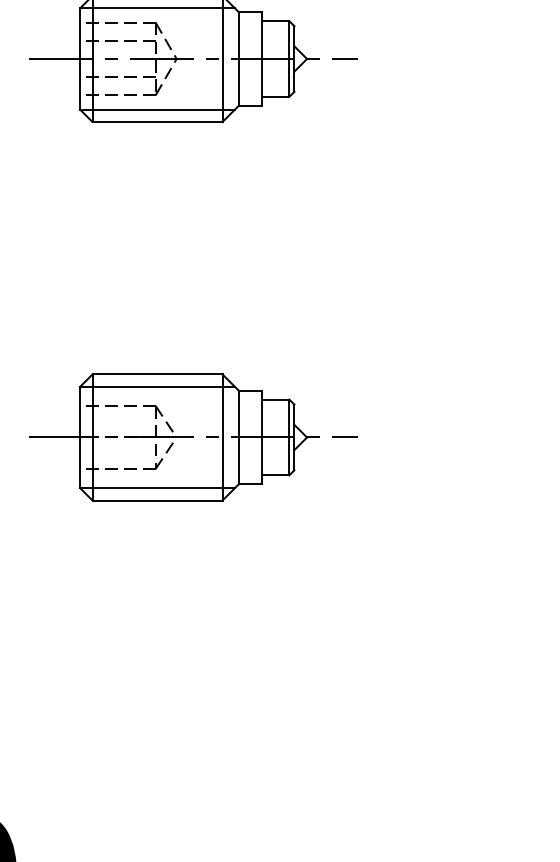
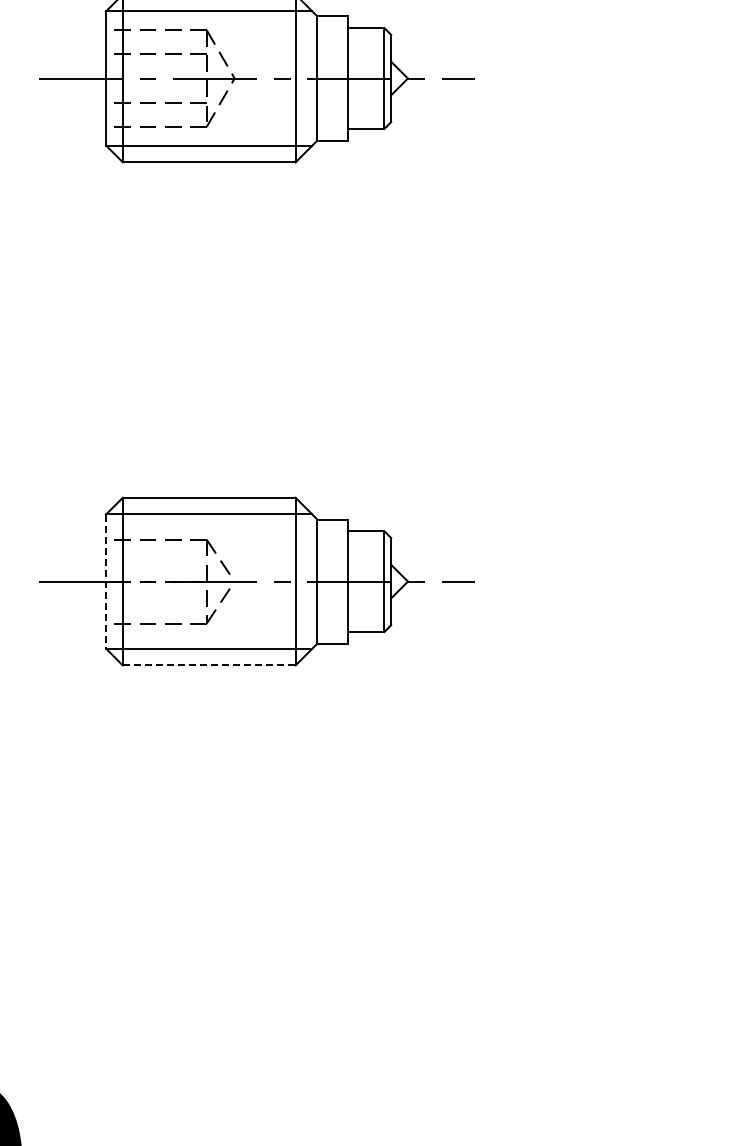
line: (80, 438) -> (106, 582), solid -> dashed
line: (157, 500) -> (209, 665), solid -> dashed

